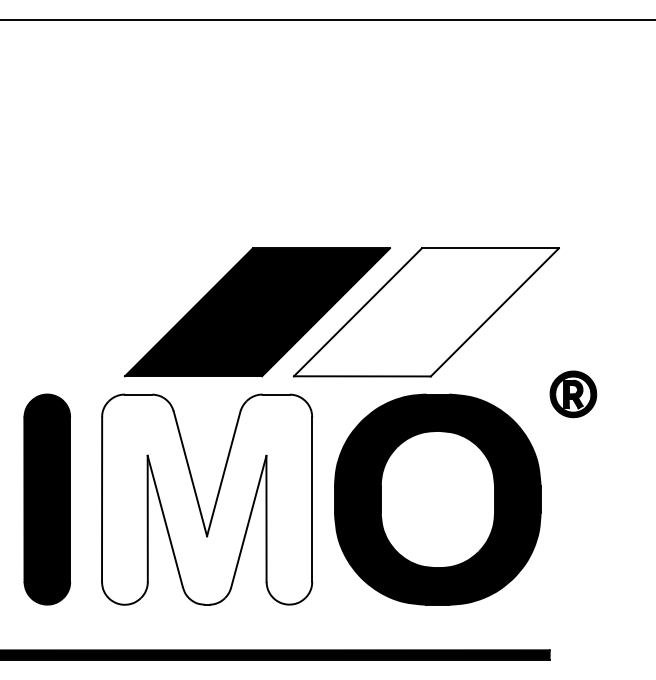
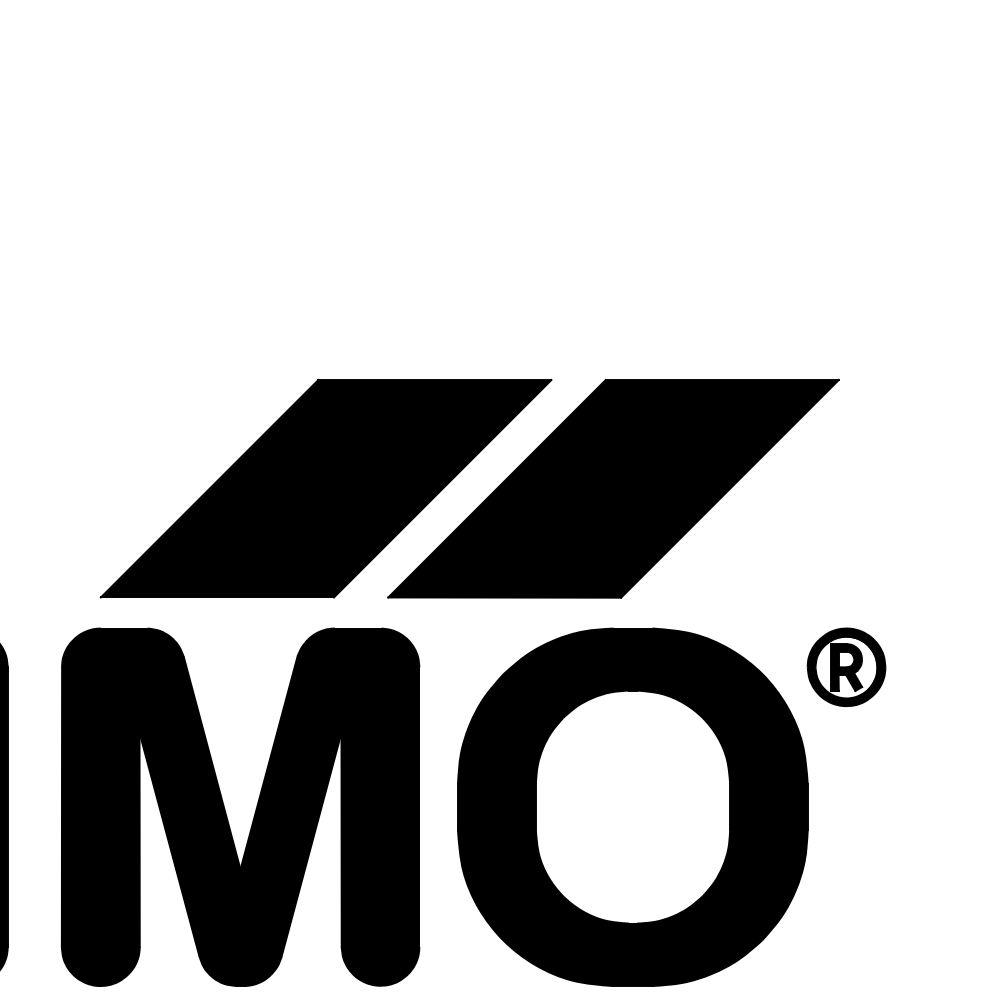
hatch: (425, 312) -> (611, 488), added
part: (573, 394) -> (846, 667), moved
hatch: (207, 499) -> (241, 806), added

